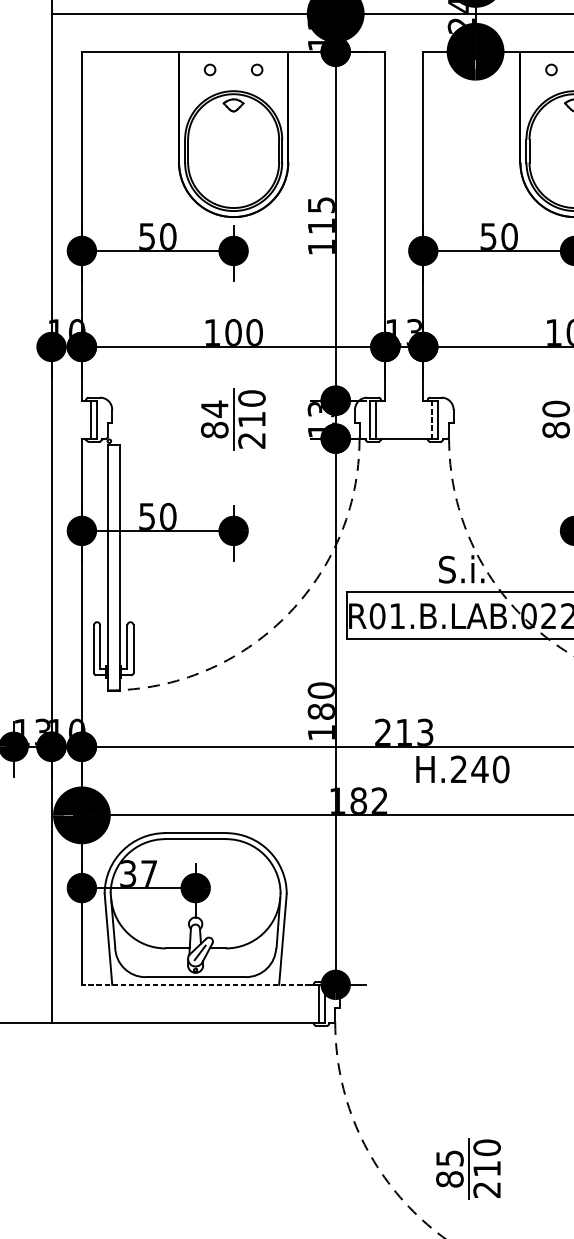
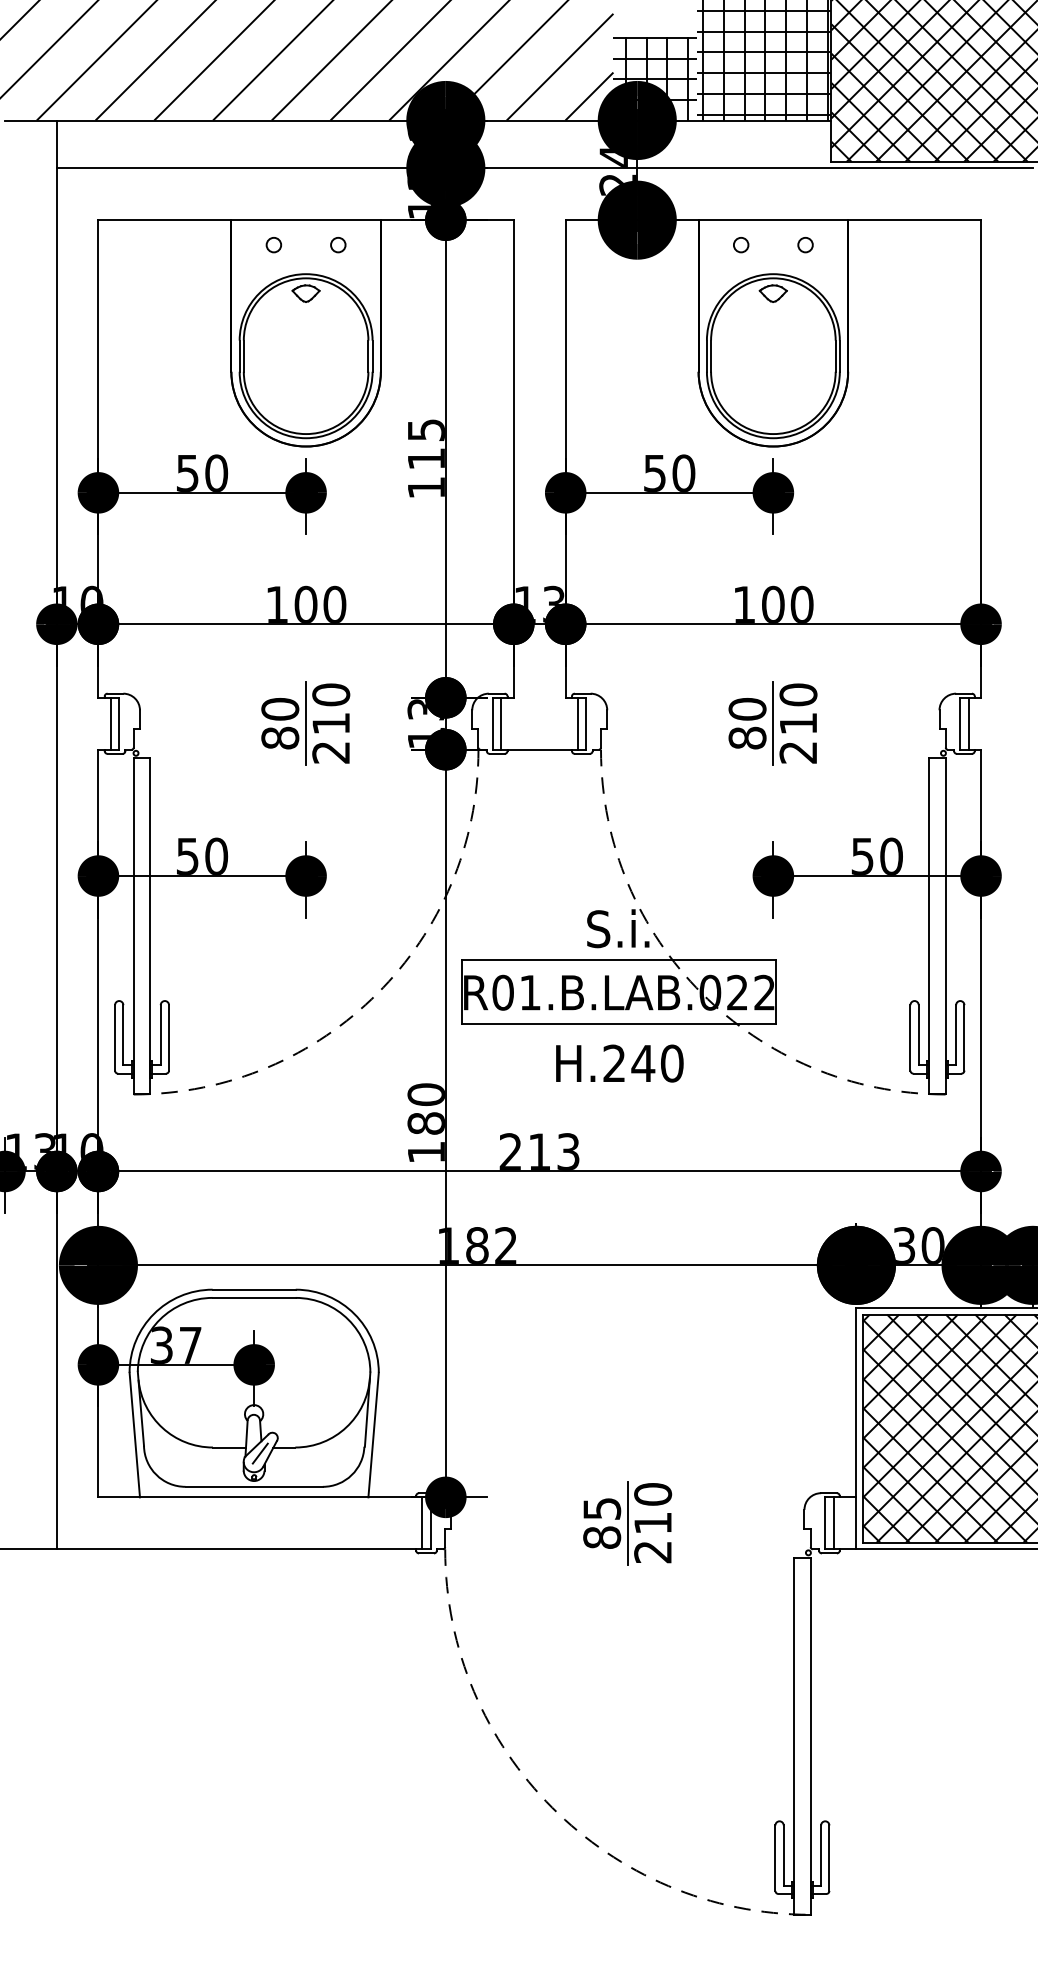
text: (214, 409) -> (280, 709), 84 -> 80
line: (432, 419) -> (578, 723), dashed -> solid
text: (462, 769) -> (619, 1063), moved
line: (200, 984) -> (260, 1497), dashed -> solid
part: (468, 1169) -> (627, 1523), moved

